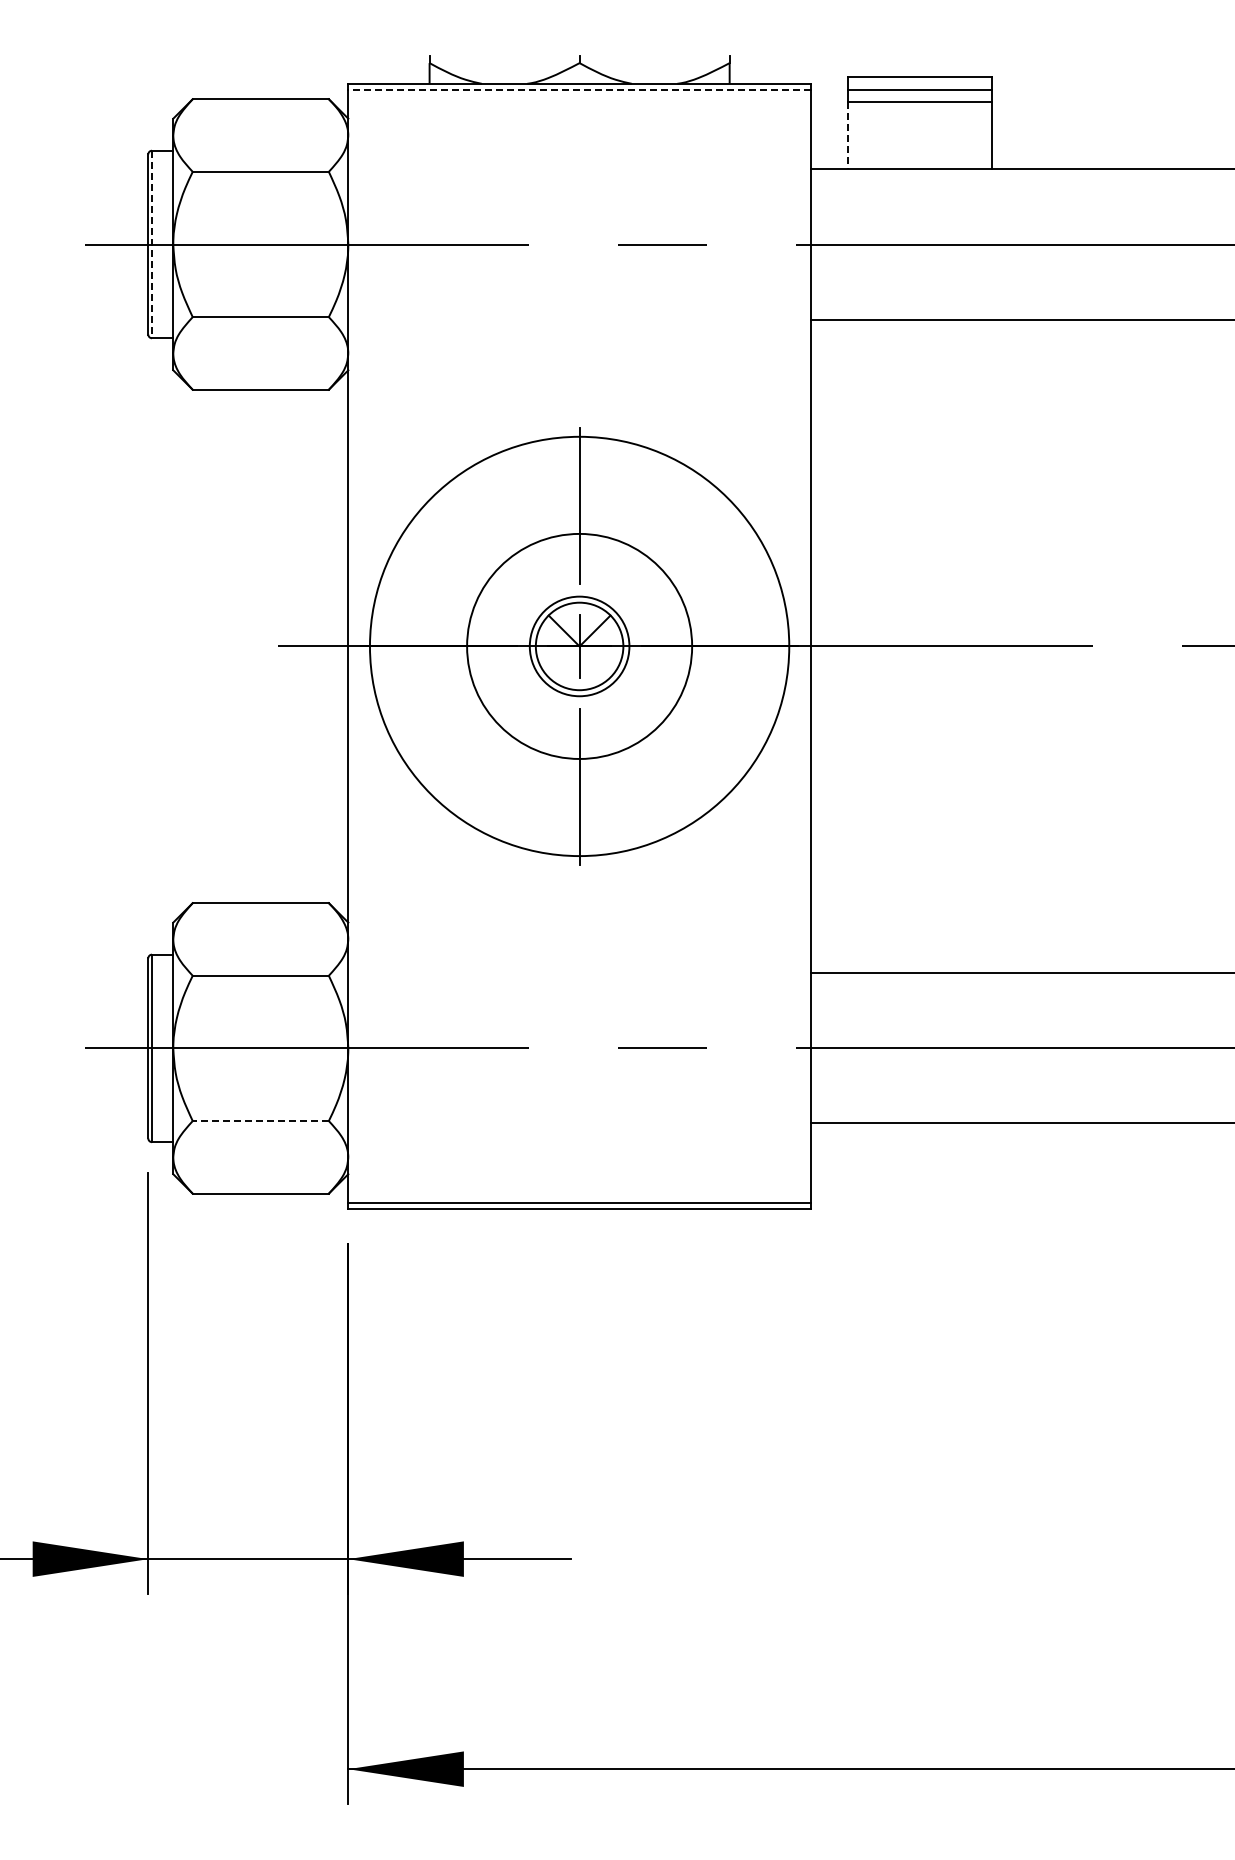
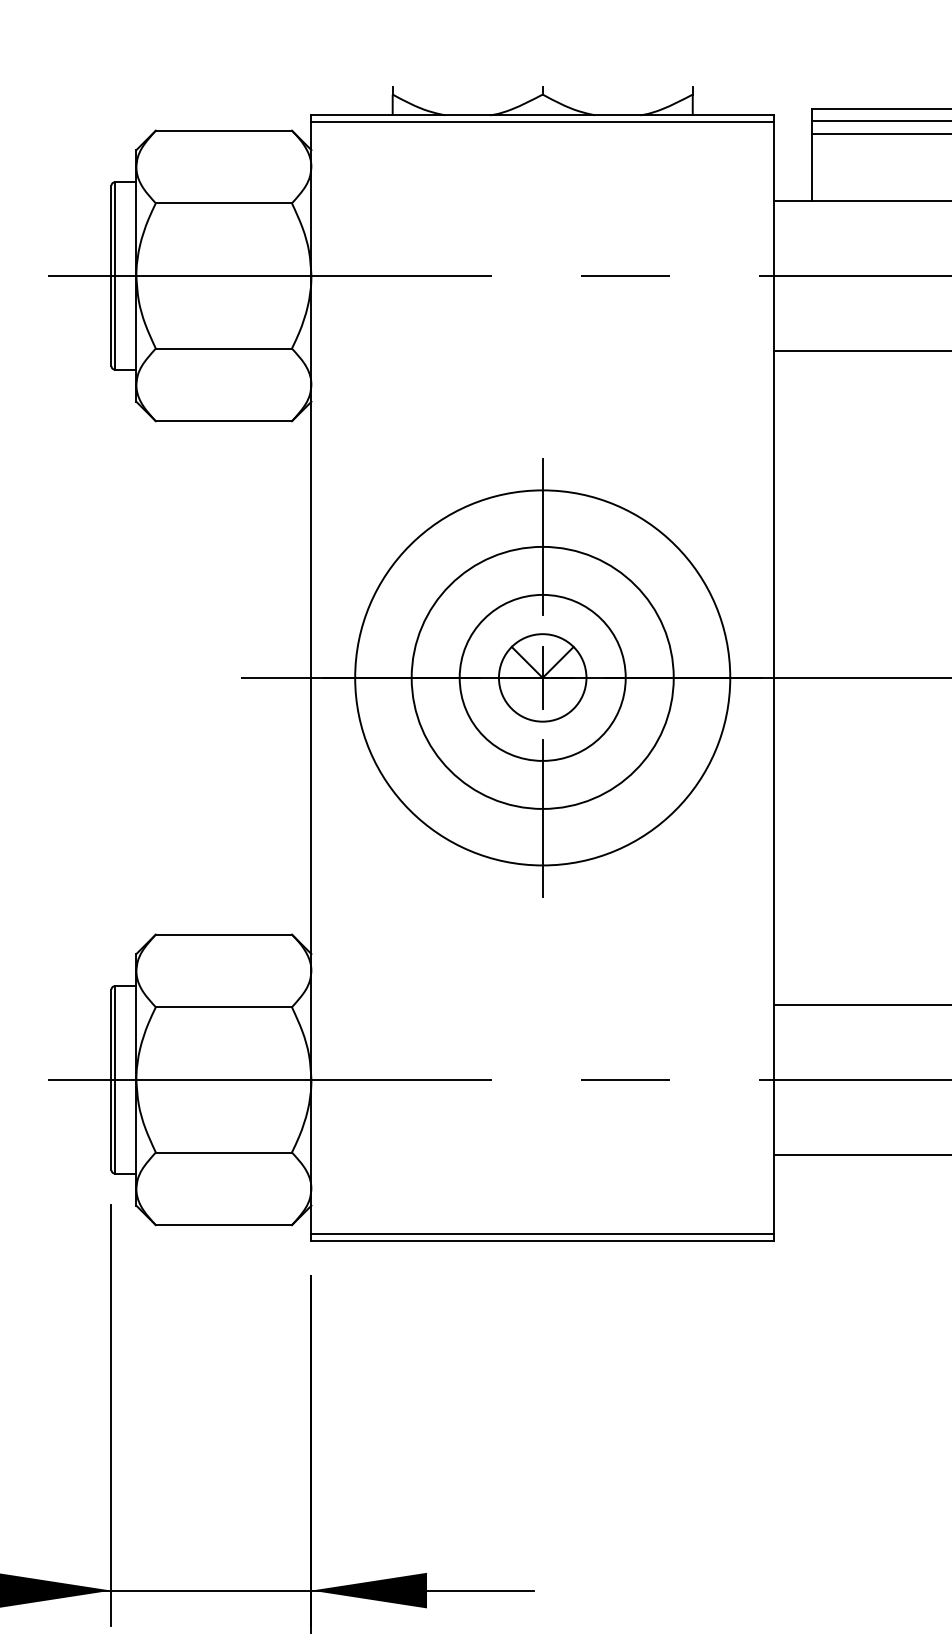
line: (579, 90) -> (542, 121), dashed -> solid
line: (848, 135) -> (811, 166), dashed -> solid
line: (152, 244) -> (115, 275), dashed -> solid
circle: (579, 645) -> (542, 676), size x1.67
circle: (579, 646) -> (542, 677), size x0.62
circle: (579, 646) -> (542, 677), size x1.67
line: (260, 1121) -> (223, 1152), dashed -> solid

